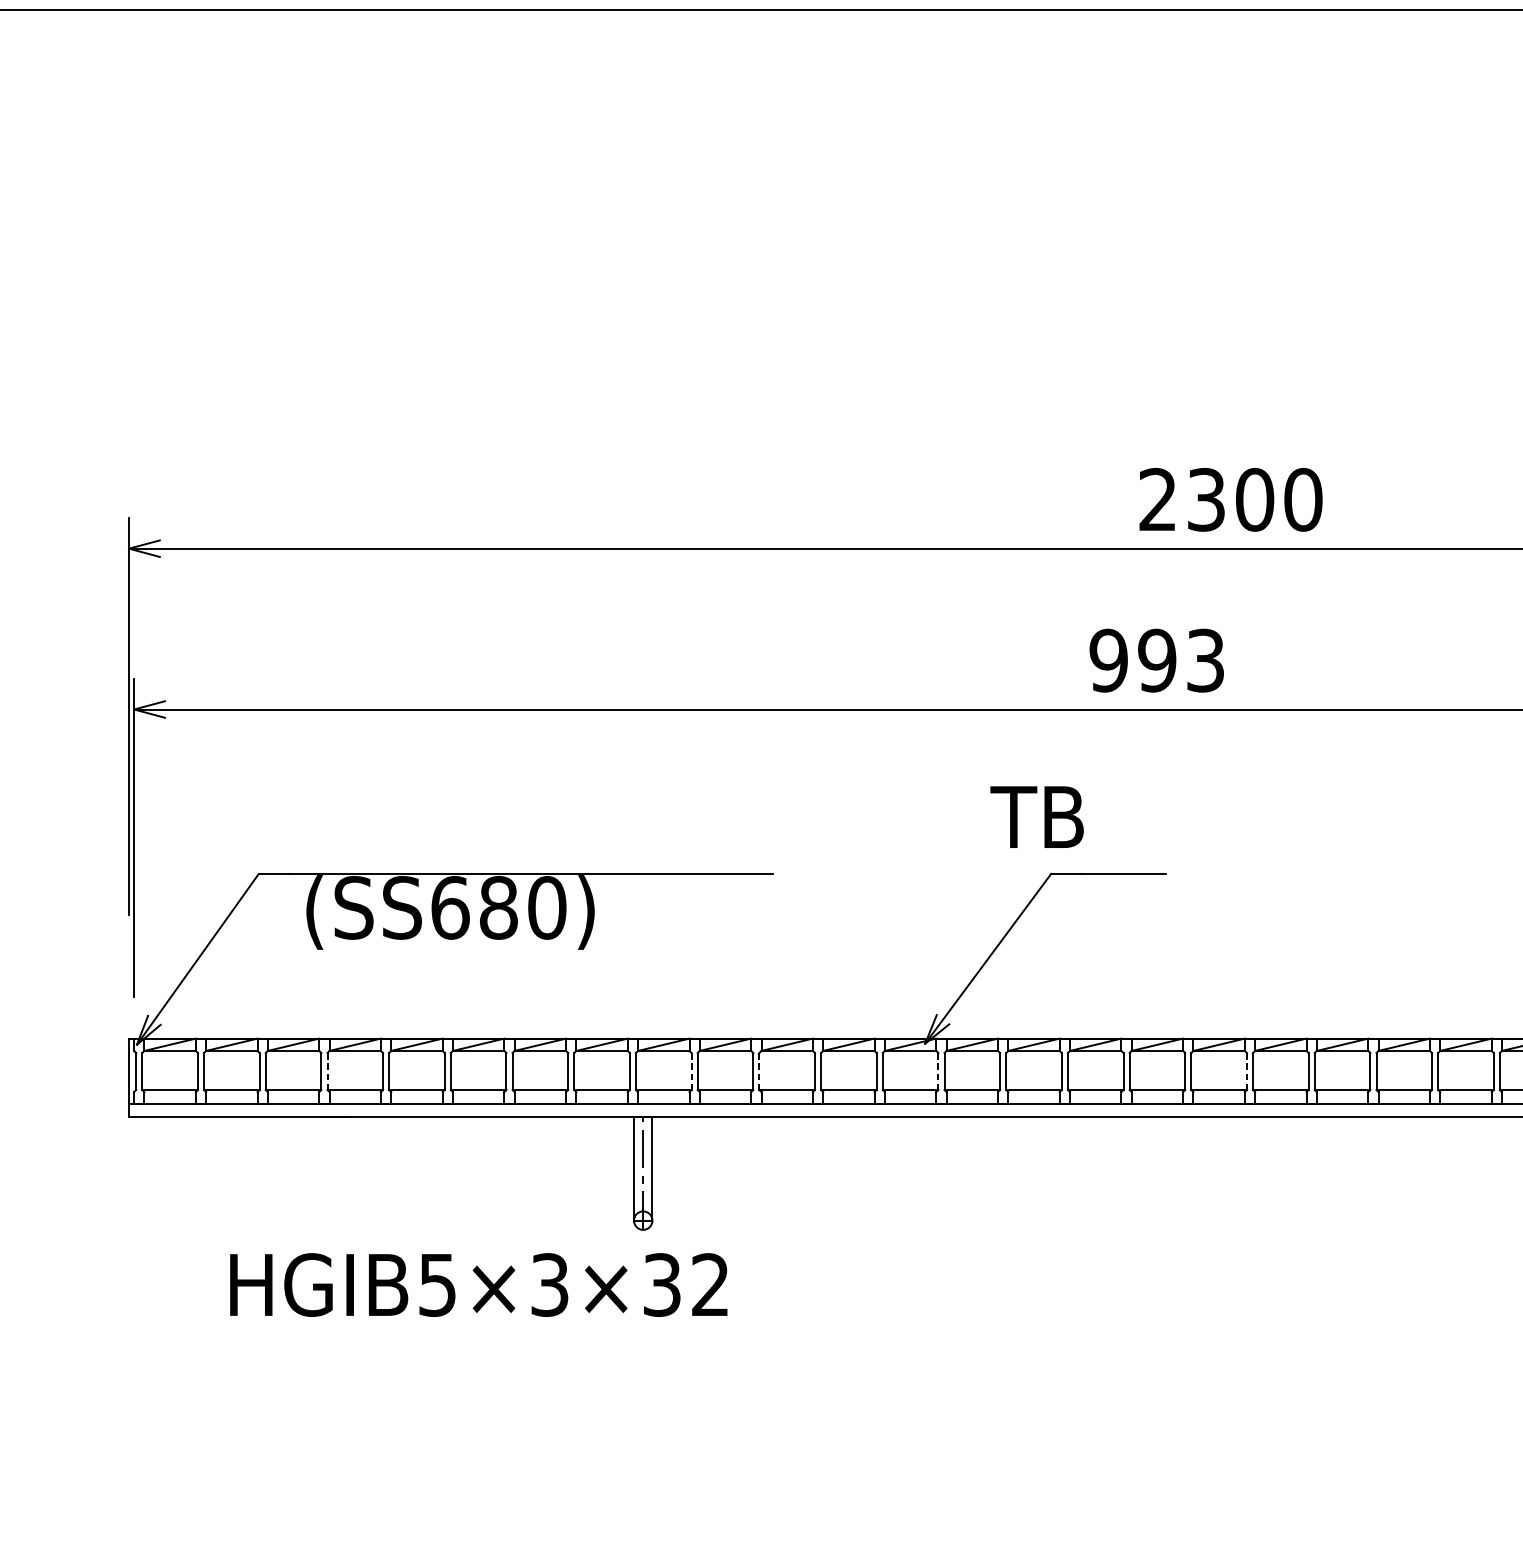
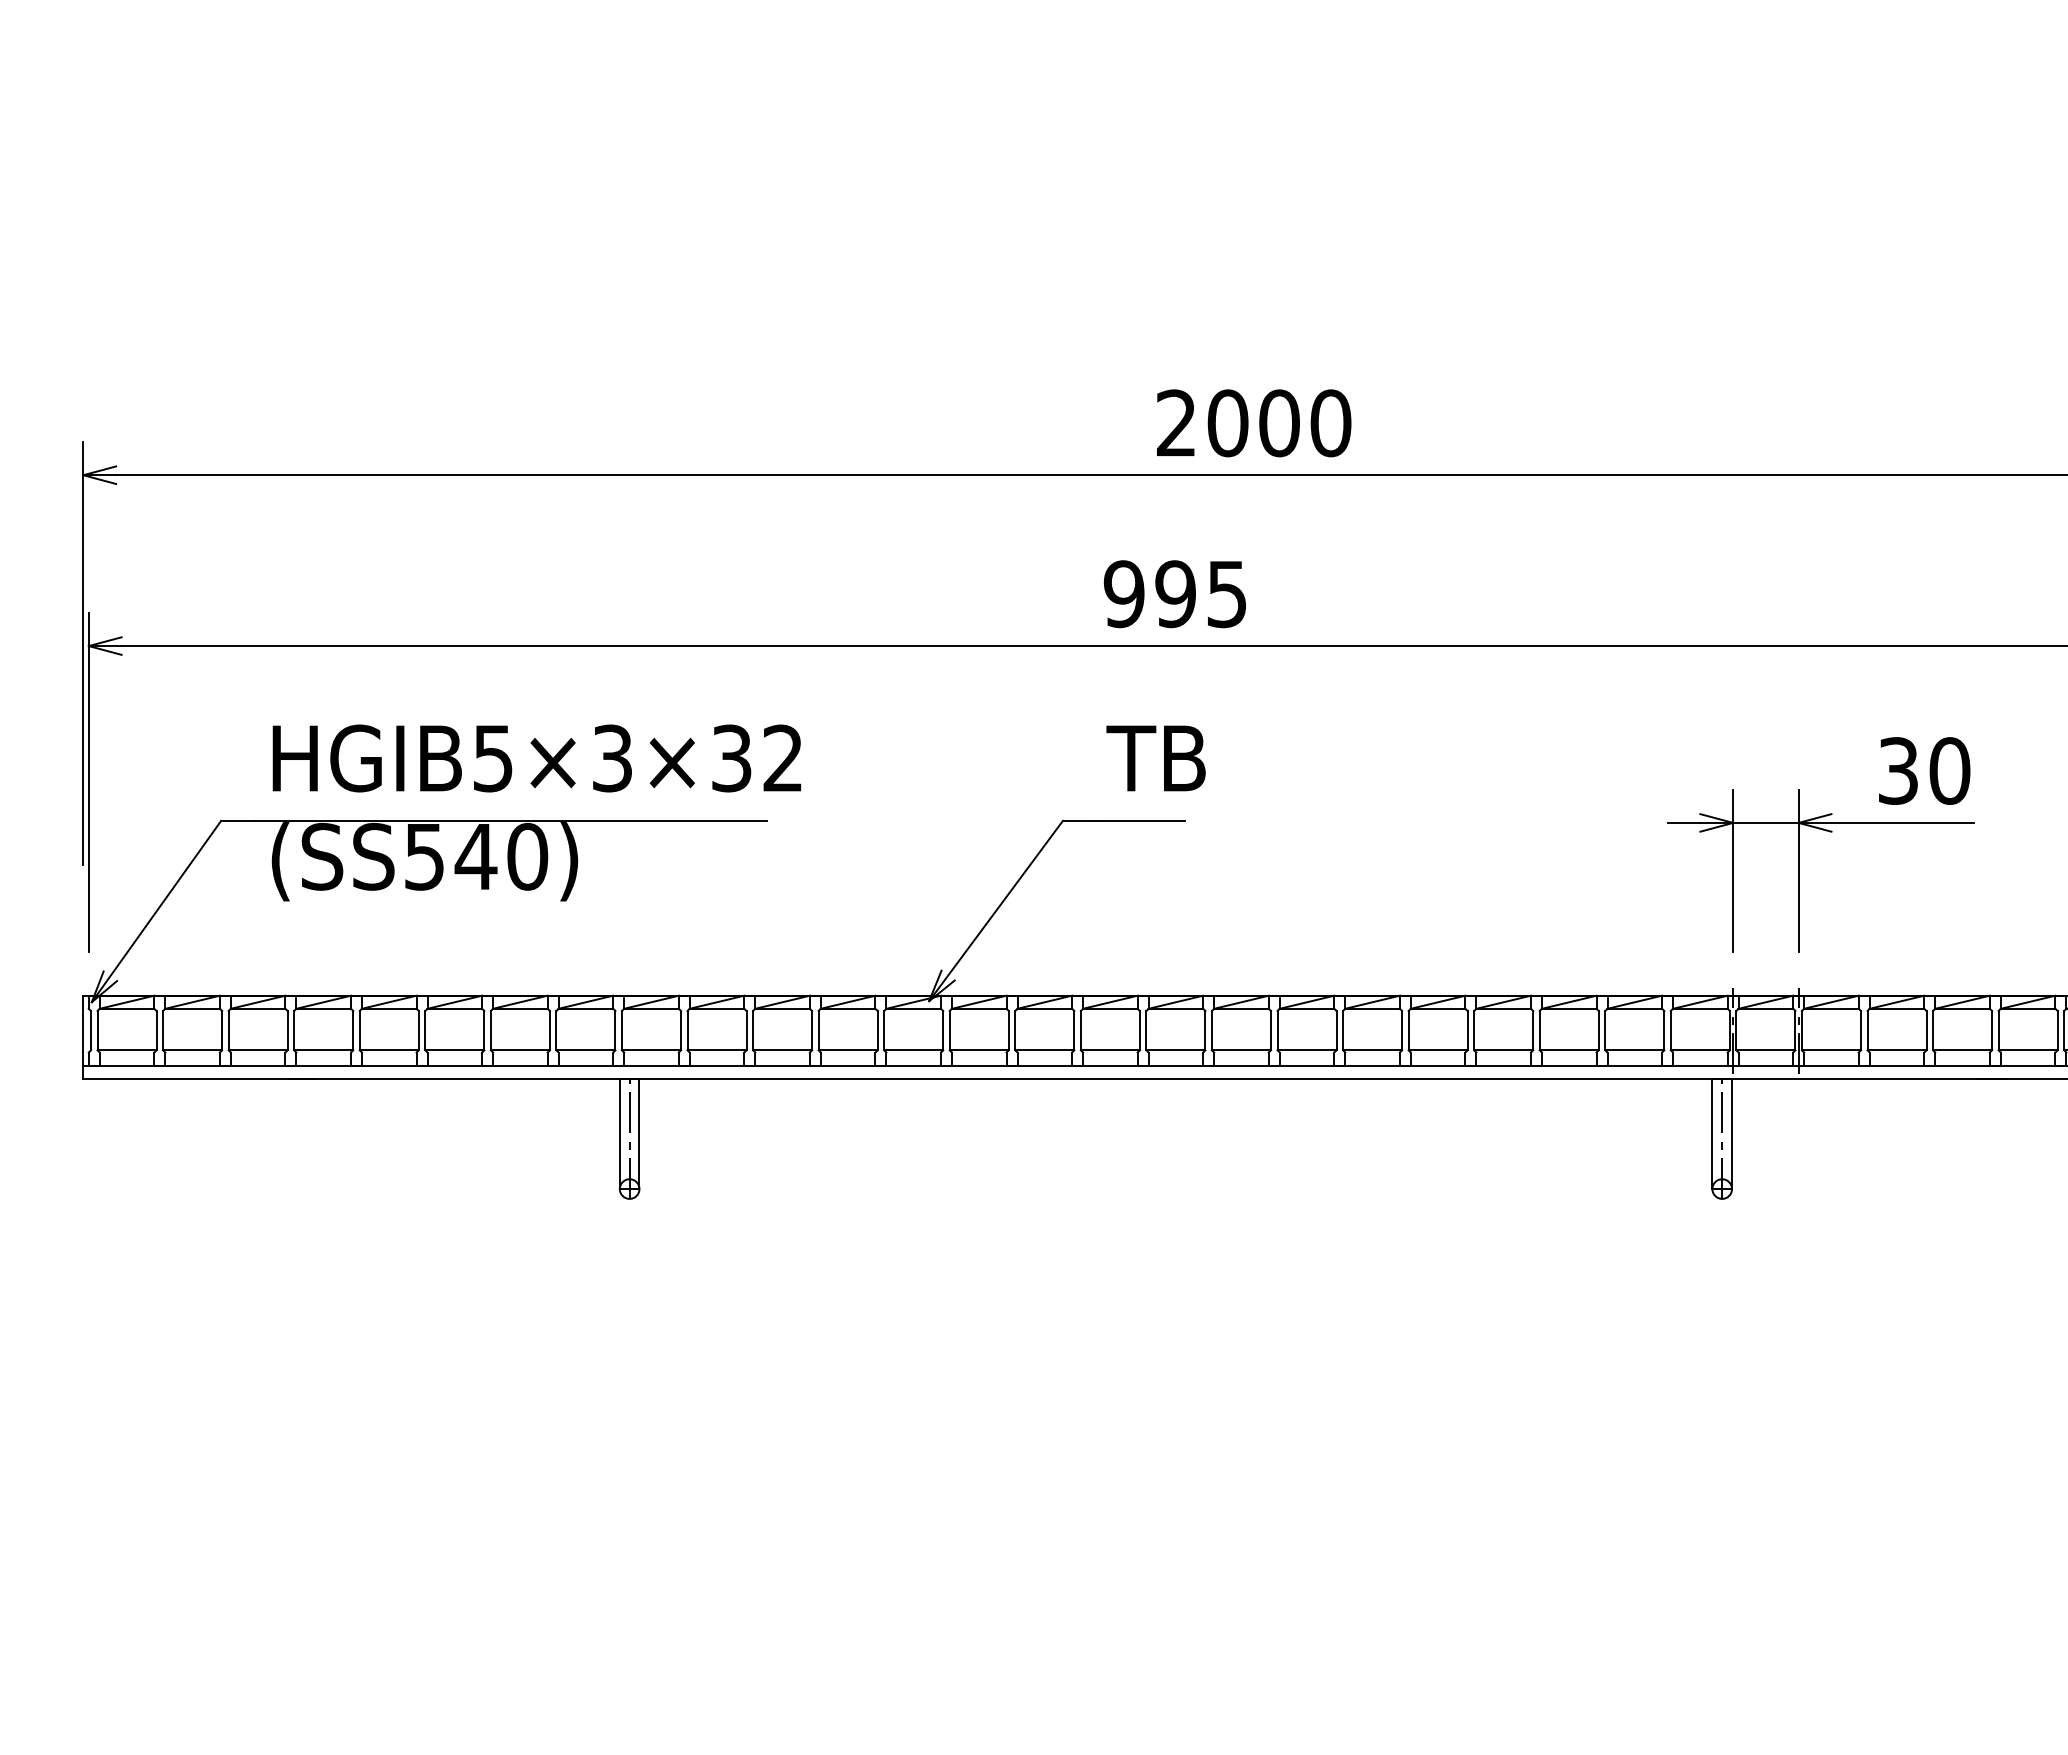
text: (1205, 500) -> (1227, 423), 2300 -> 2000
text: (1205, 660) -> (1227, 593), 993 -> 995
text: (1036, 817) -> (1155, 758), moved
text: (474, 907) -> (450, 856), (SS680) -> (SS540)
line: (327, 1071) -> (294, 1030), dashed -> solid
line: (691, 1071) -> (680, 1030), dashed -> solid
line: (759, 1071) -> (753, 1030), dashed -> solid
line: (938, 1071) -> (943, 1030), dashed -> solid
line: (1246, 1071) -> (1270, 1030), dashed -> solid
text: (478, 1285) -> (536, 758), moved

